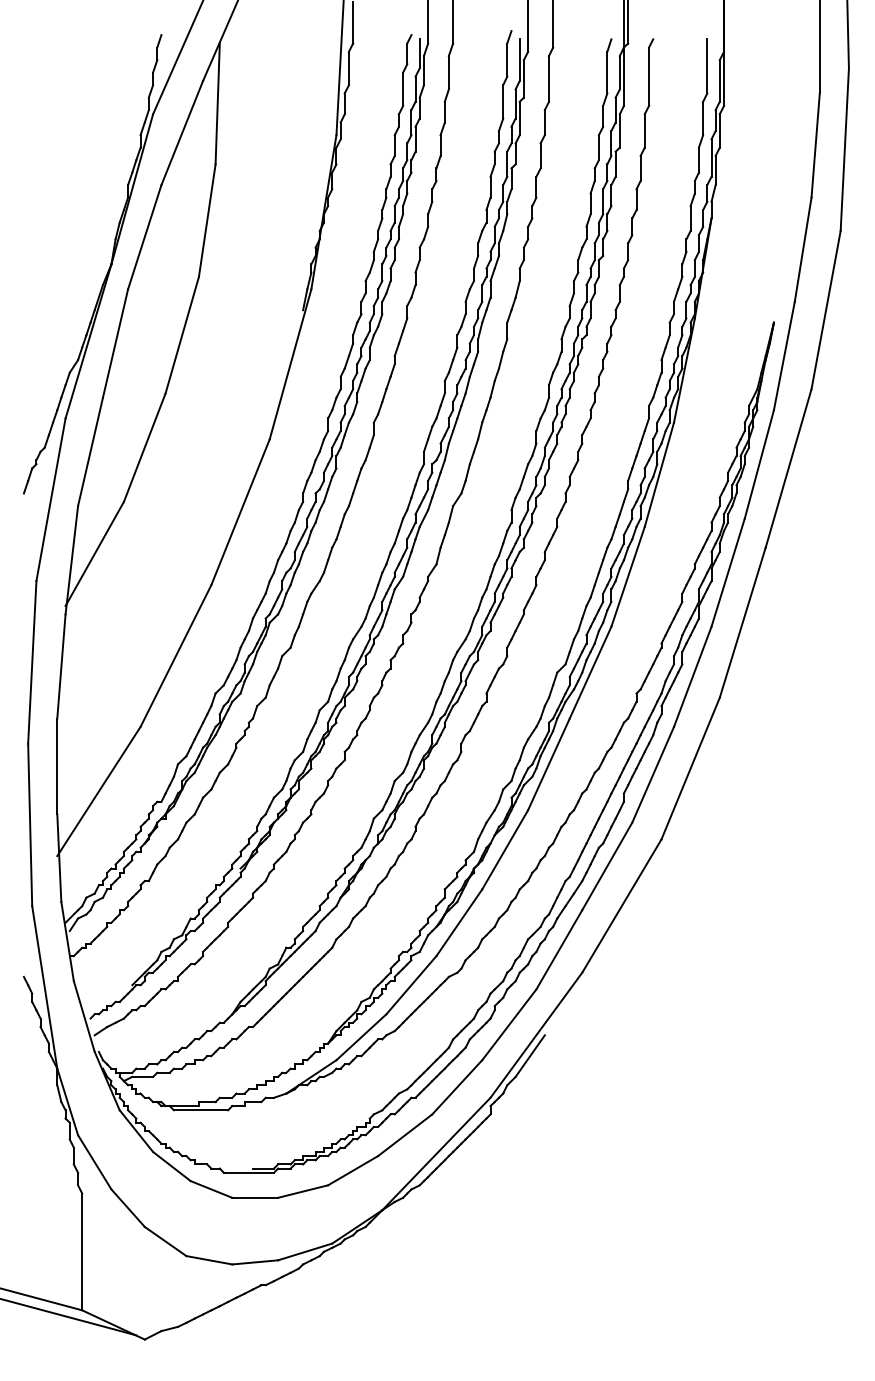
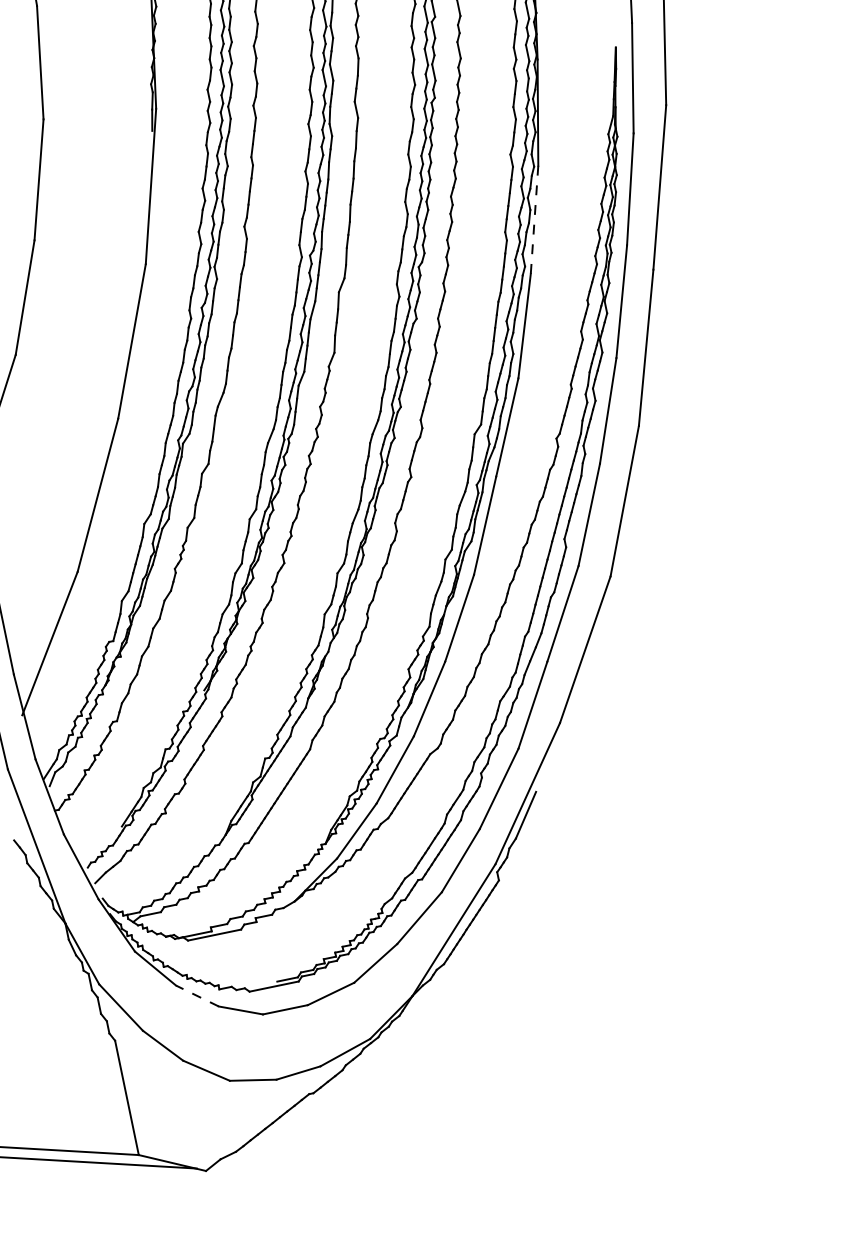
line: (659, 475) -> (534, 220), solid -> dashed
line: (171, 1166) -> (197, 996), solid -> dashed

